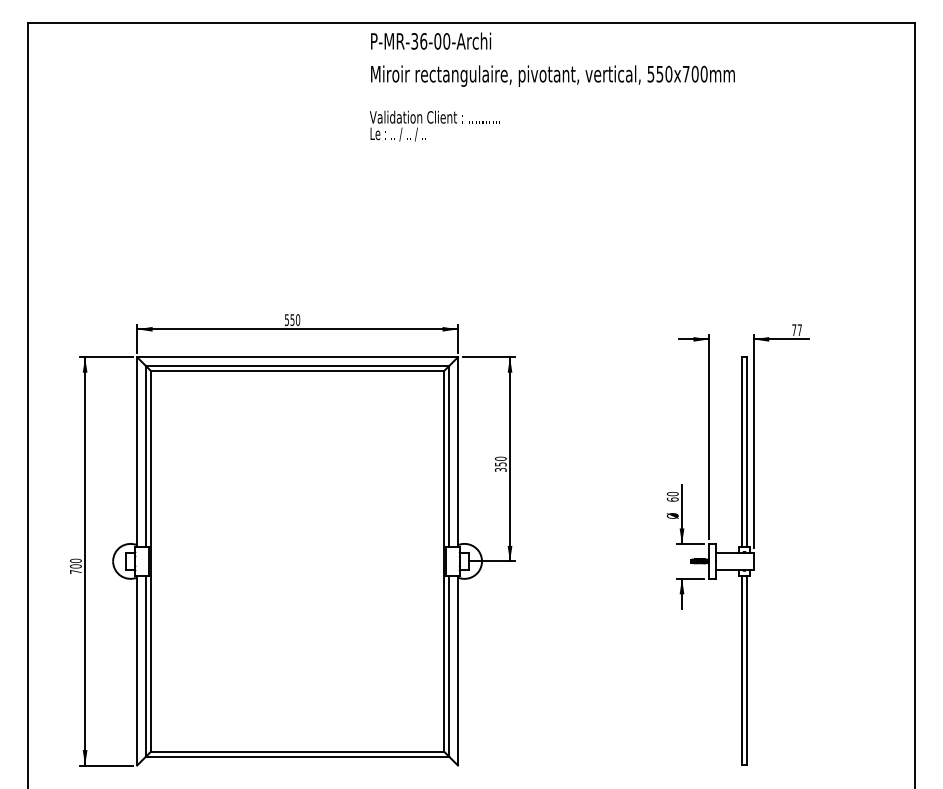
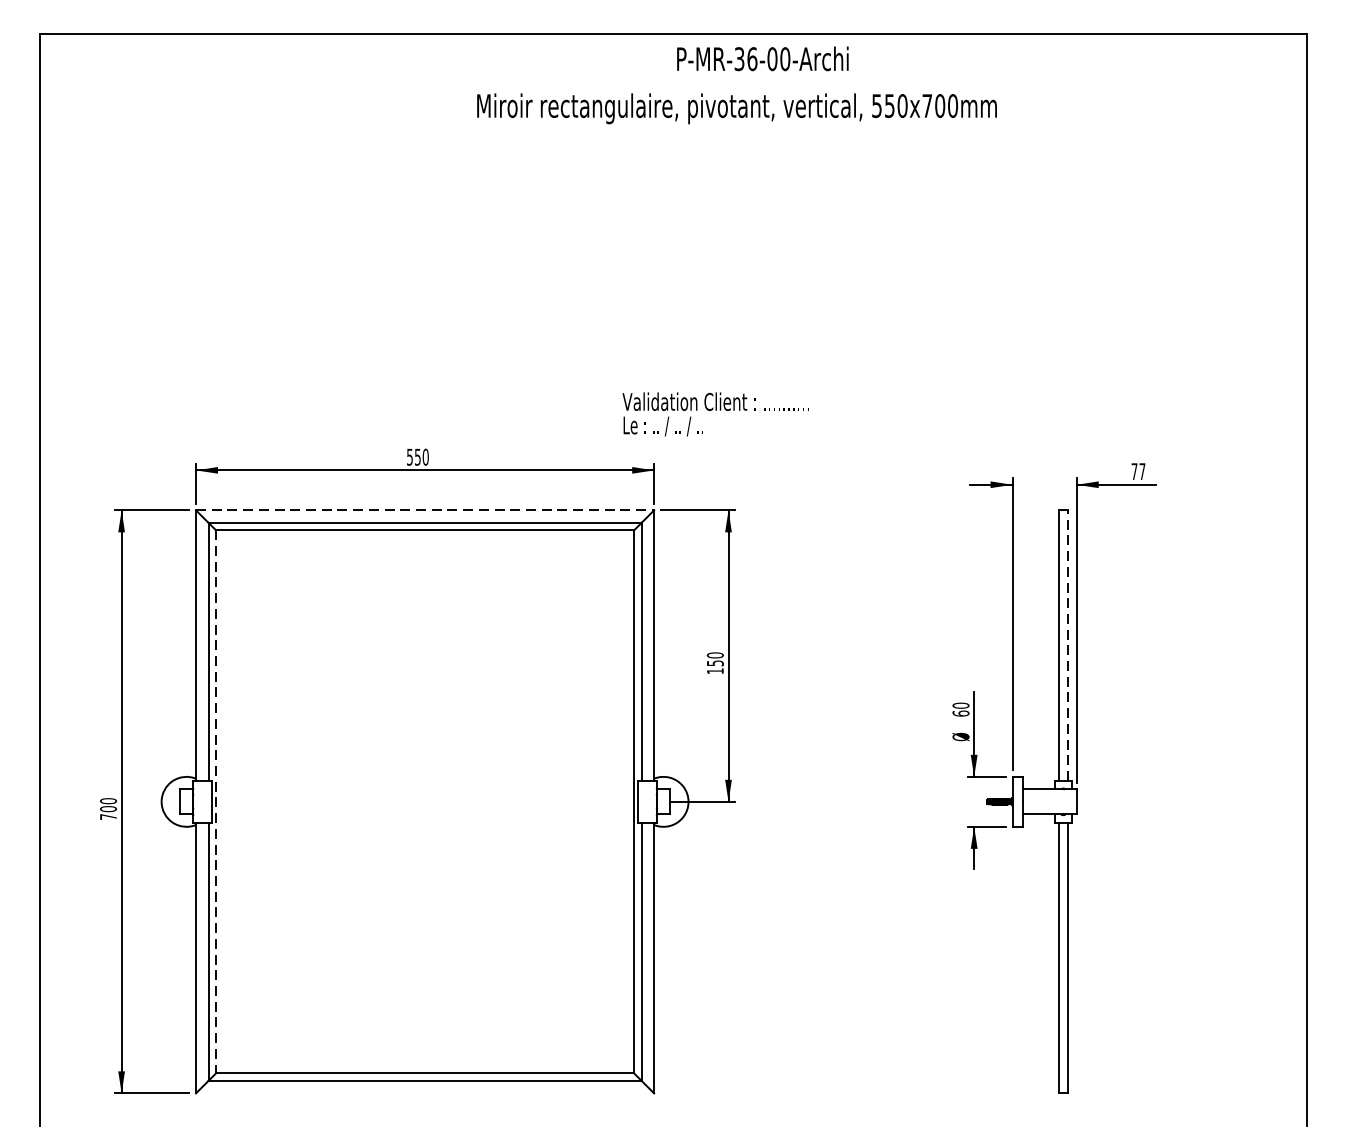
text: (431, 40) -> (763, 57), moved
text: (552, 75) -> (736, 107), moved
text: (434, 125) -> (714, 413), moved
line: (298, 357) -> (426, 510), solid -> dashed
line: (747, 452) -> (1067, 646), solid -> dashed
text: (500, 469) -> (714, 670), 350 -> 150
line: (151, 561) -> (216, 802), solid -> dashed

